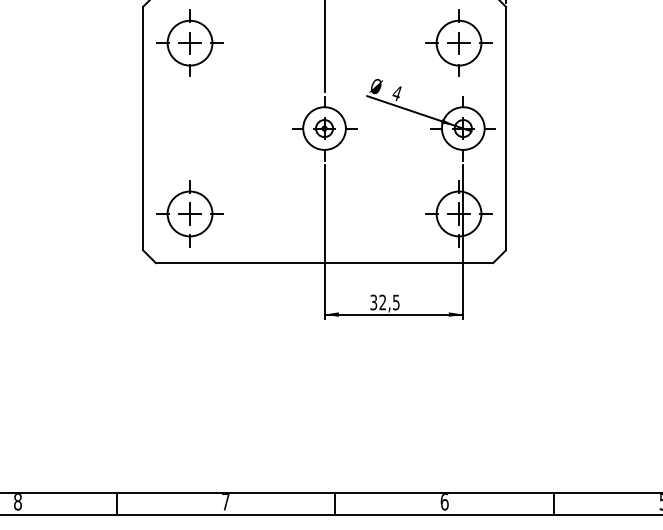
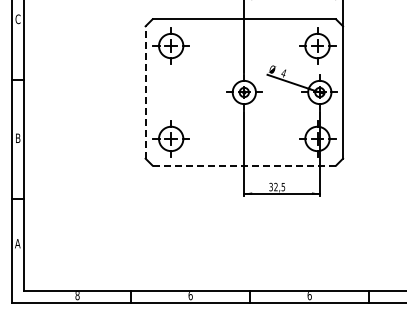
line: (142, 128) -> (145, 92), solid -> dashed
line: (324, 262) -> (244, 165), solid -> dashed
text: (225, 503) -> (190, 296), 7 -> 6

